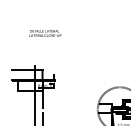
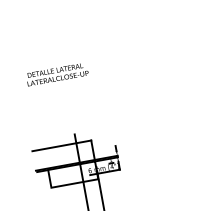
text: (45, 33) -> (57, 74), moved

